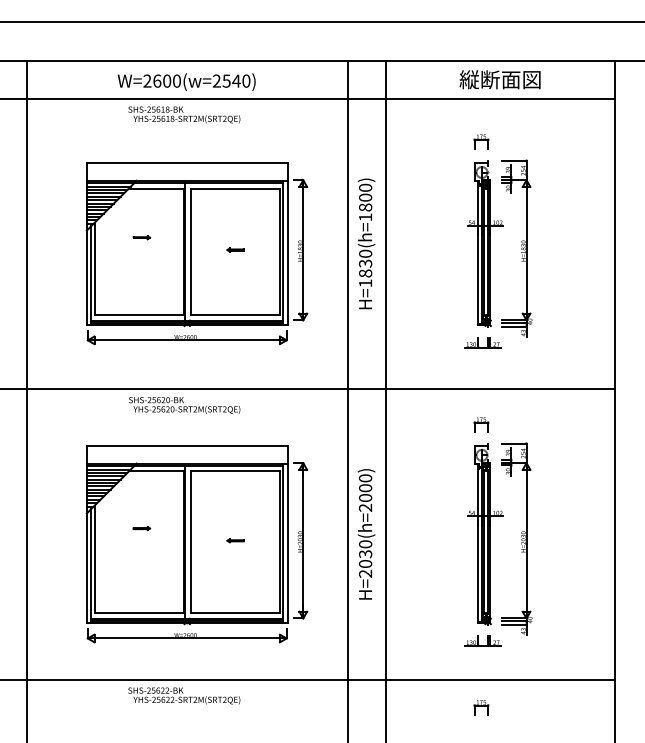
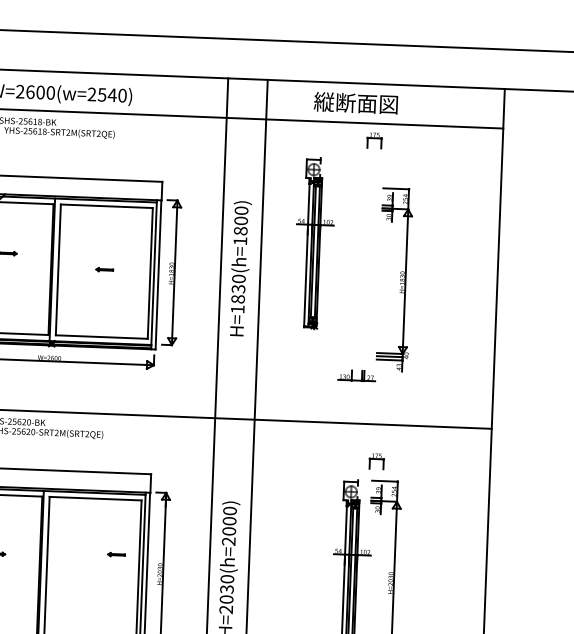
text: (499, 79) -> (355, 102), moved
part: (481, 141) -> (374, 139), moved
part: (485, 243) -> (314, 243), moved
part: (481, 424) -> (376, 460), moved
part: (235, 540) -> (116, 554), moved

